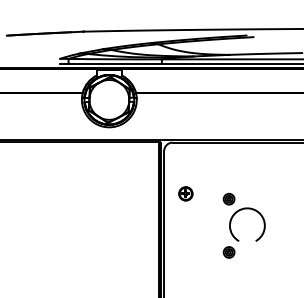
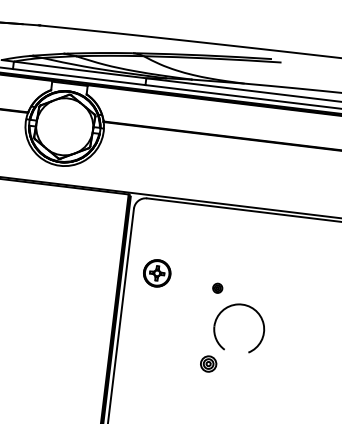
part: (185, 193) -> (156, 272), size x1.4
part: (228, 198) -> (217, 287), size x0.6

